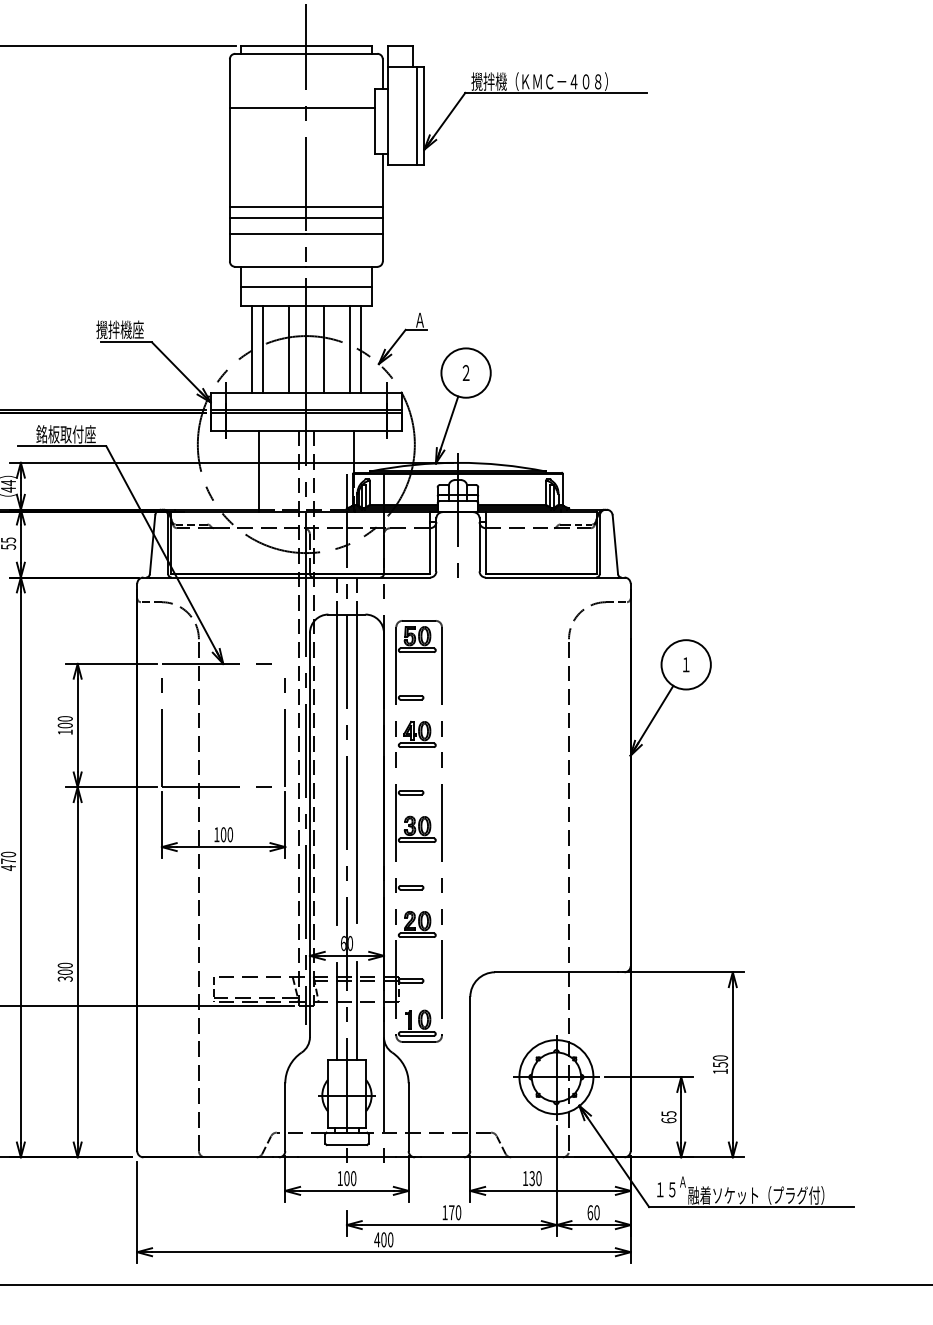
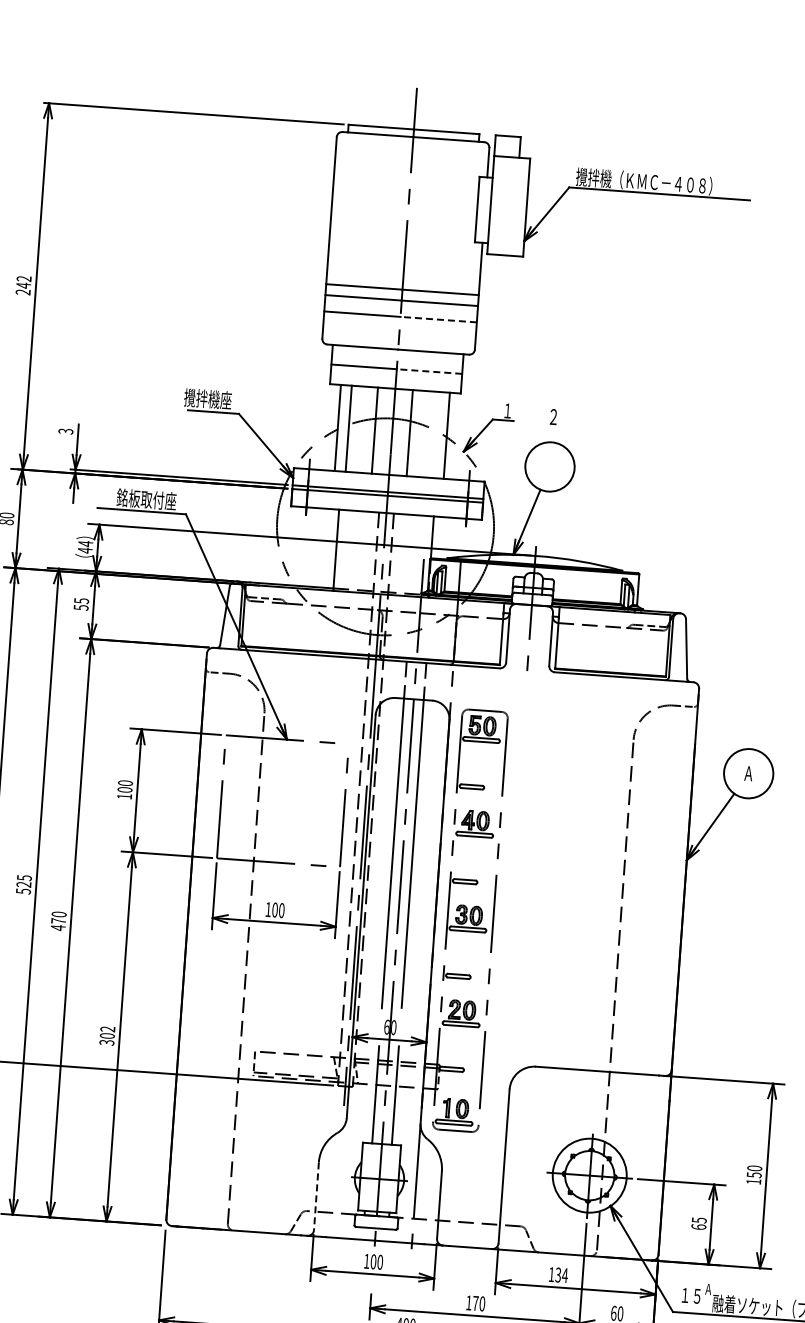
line: (302, 108) -> (405, 191), removed
line: (416, 115) -> (518, 206), removed
line: (344, 234) -> (438, 320), solid -> dashed
line: (339, 286) -> (429, 371), solid -> dashed
text: (419, 320) -> (507, 411), Ａ -> １
line: (350, 349) -> (436, 435), removed
text: (465, 372) -> (553, 416), moved
text: (685, 664) -> (747, 773), １ -> Ａ
text: (64, 965) -> (107, 1029), 300 -> 302
line: (285, 1117) -> (316, 1196), solid -> dashed
text: (538, 1178) -> (564, 1275), 130 -> 134

